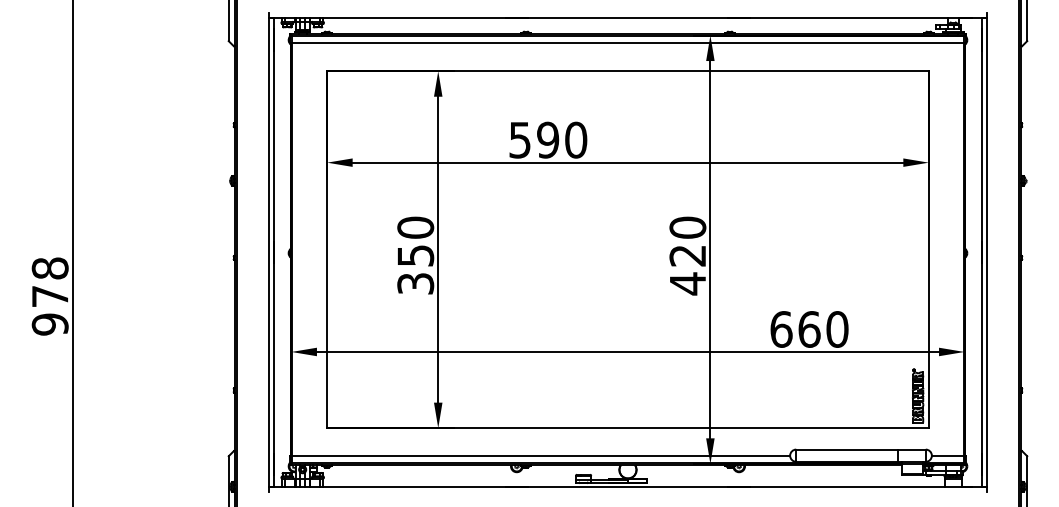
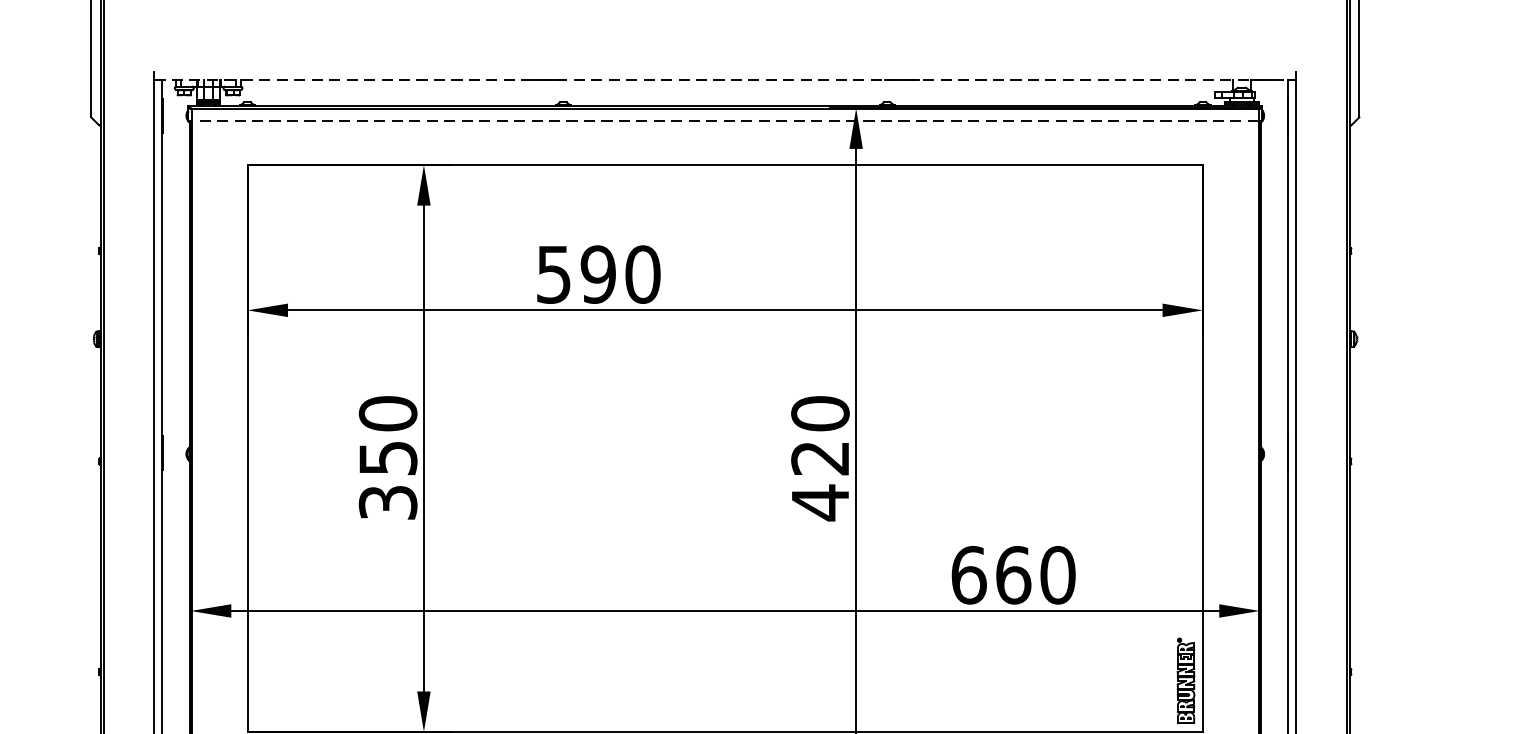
line: (628, 17) -> (726, 79), solid -> dashed
line: (627, 43) -> (724, 121), solid -> dashed

